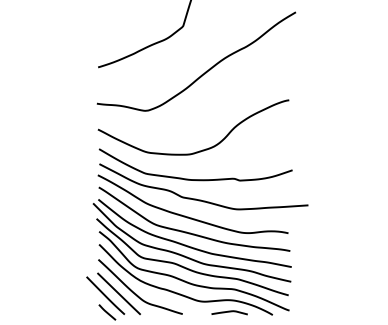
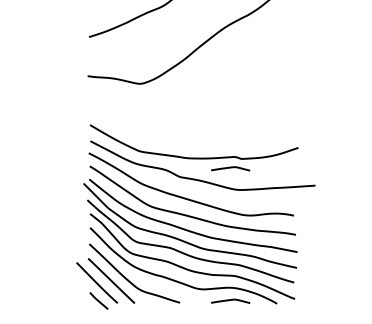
curve: (202, 149) -> (201, 125), removed
curve: (229, 189) -> (230, 168), added

